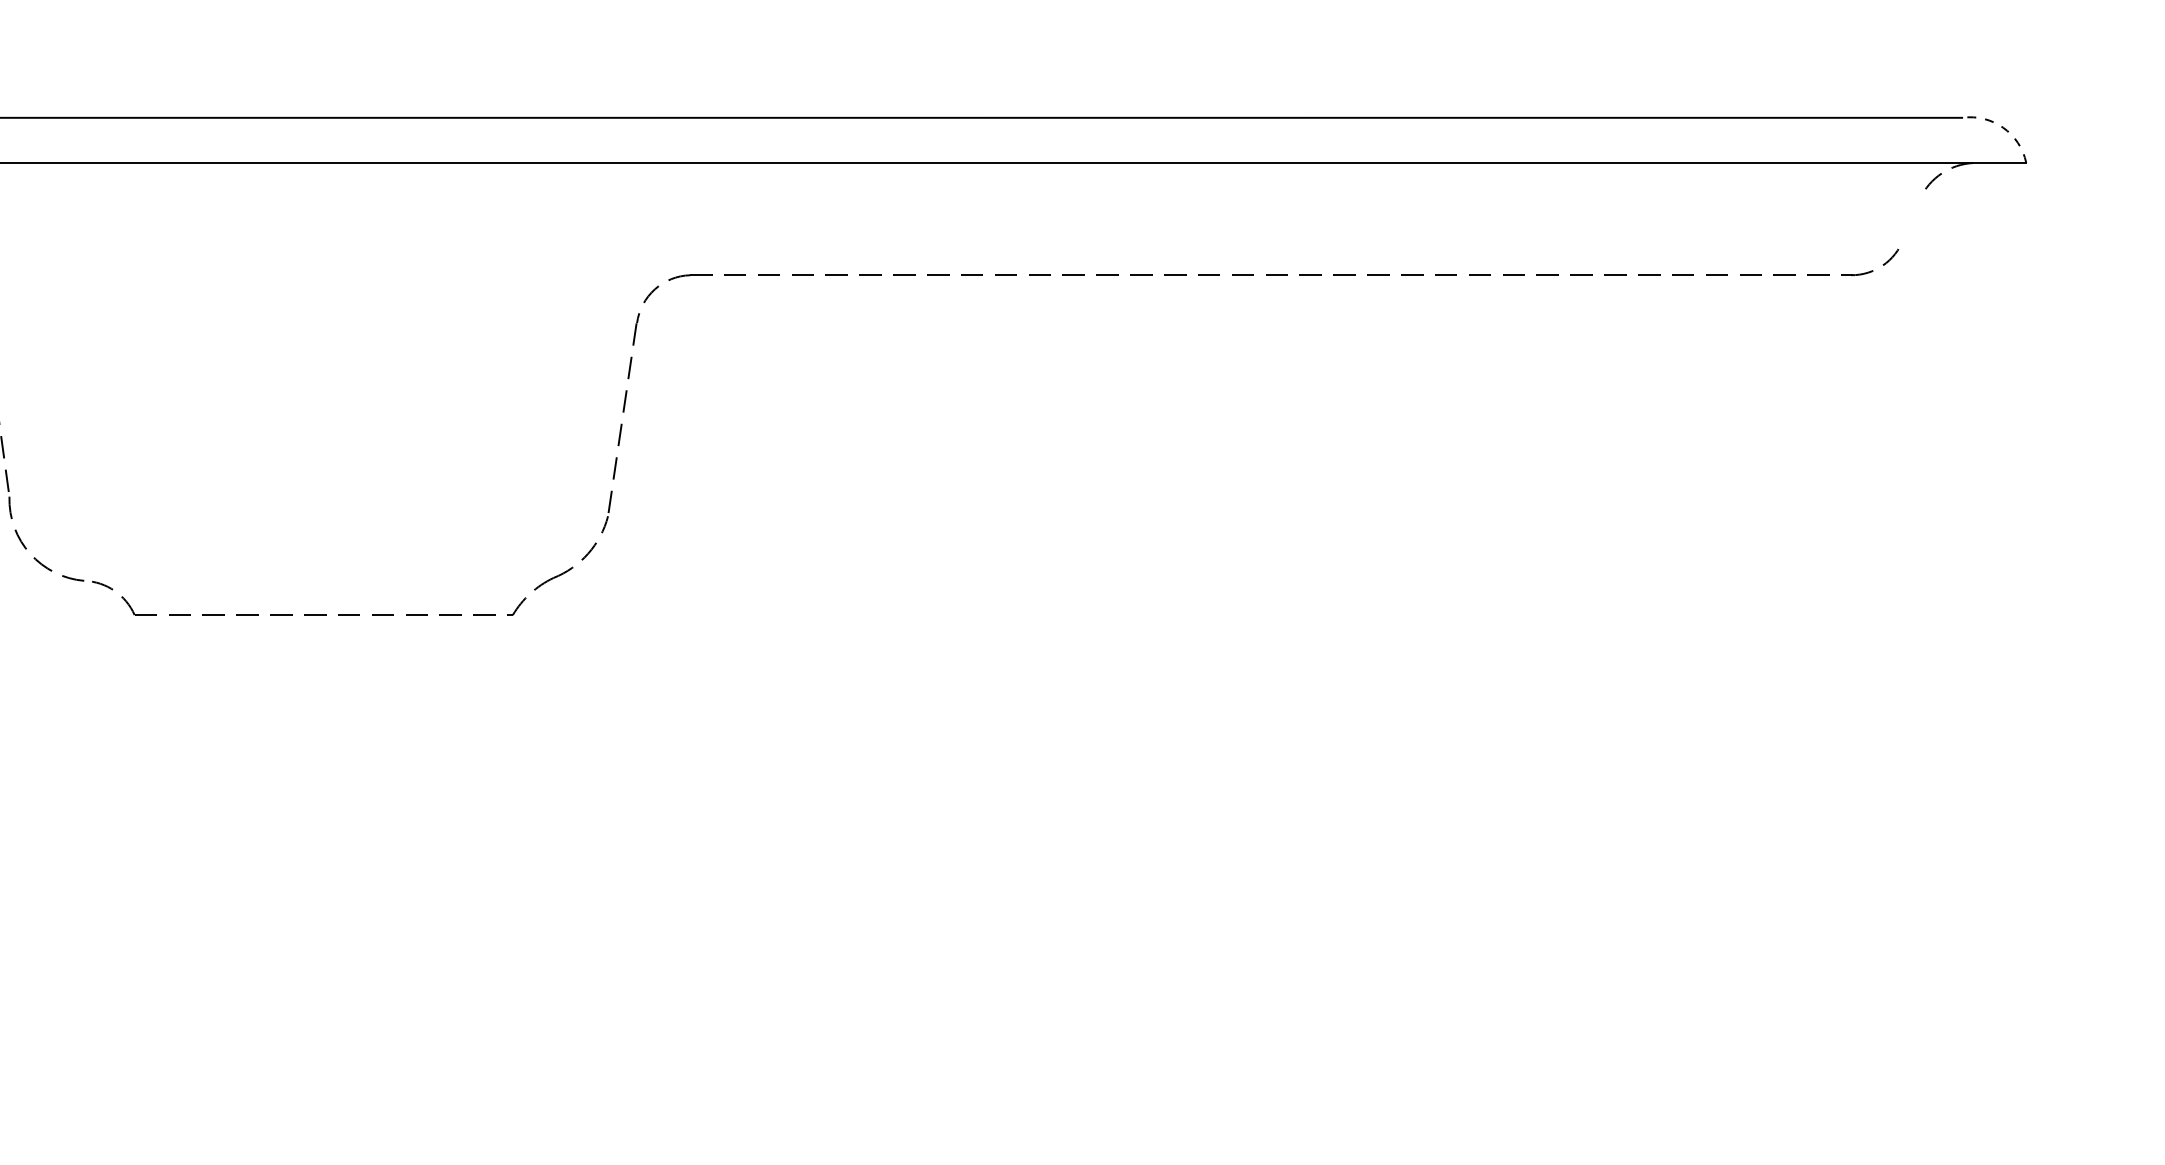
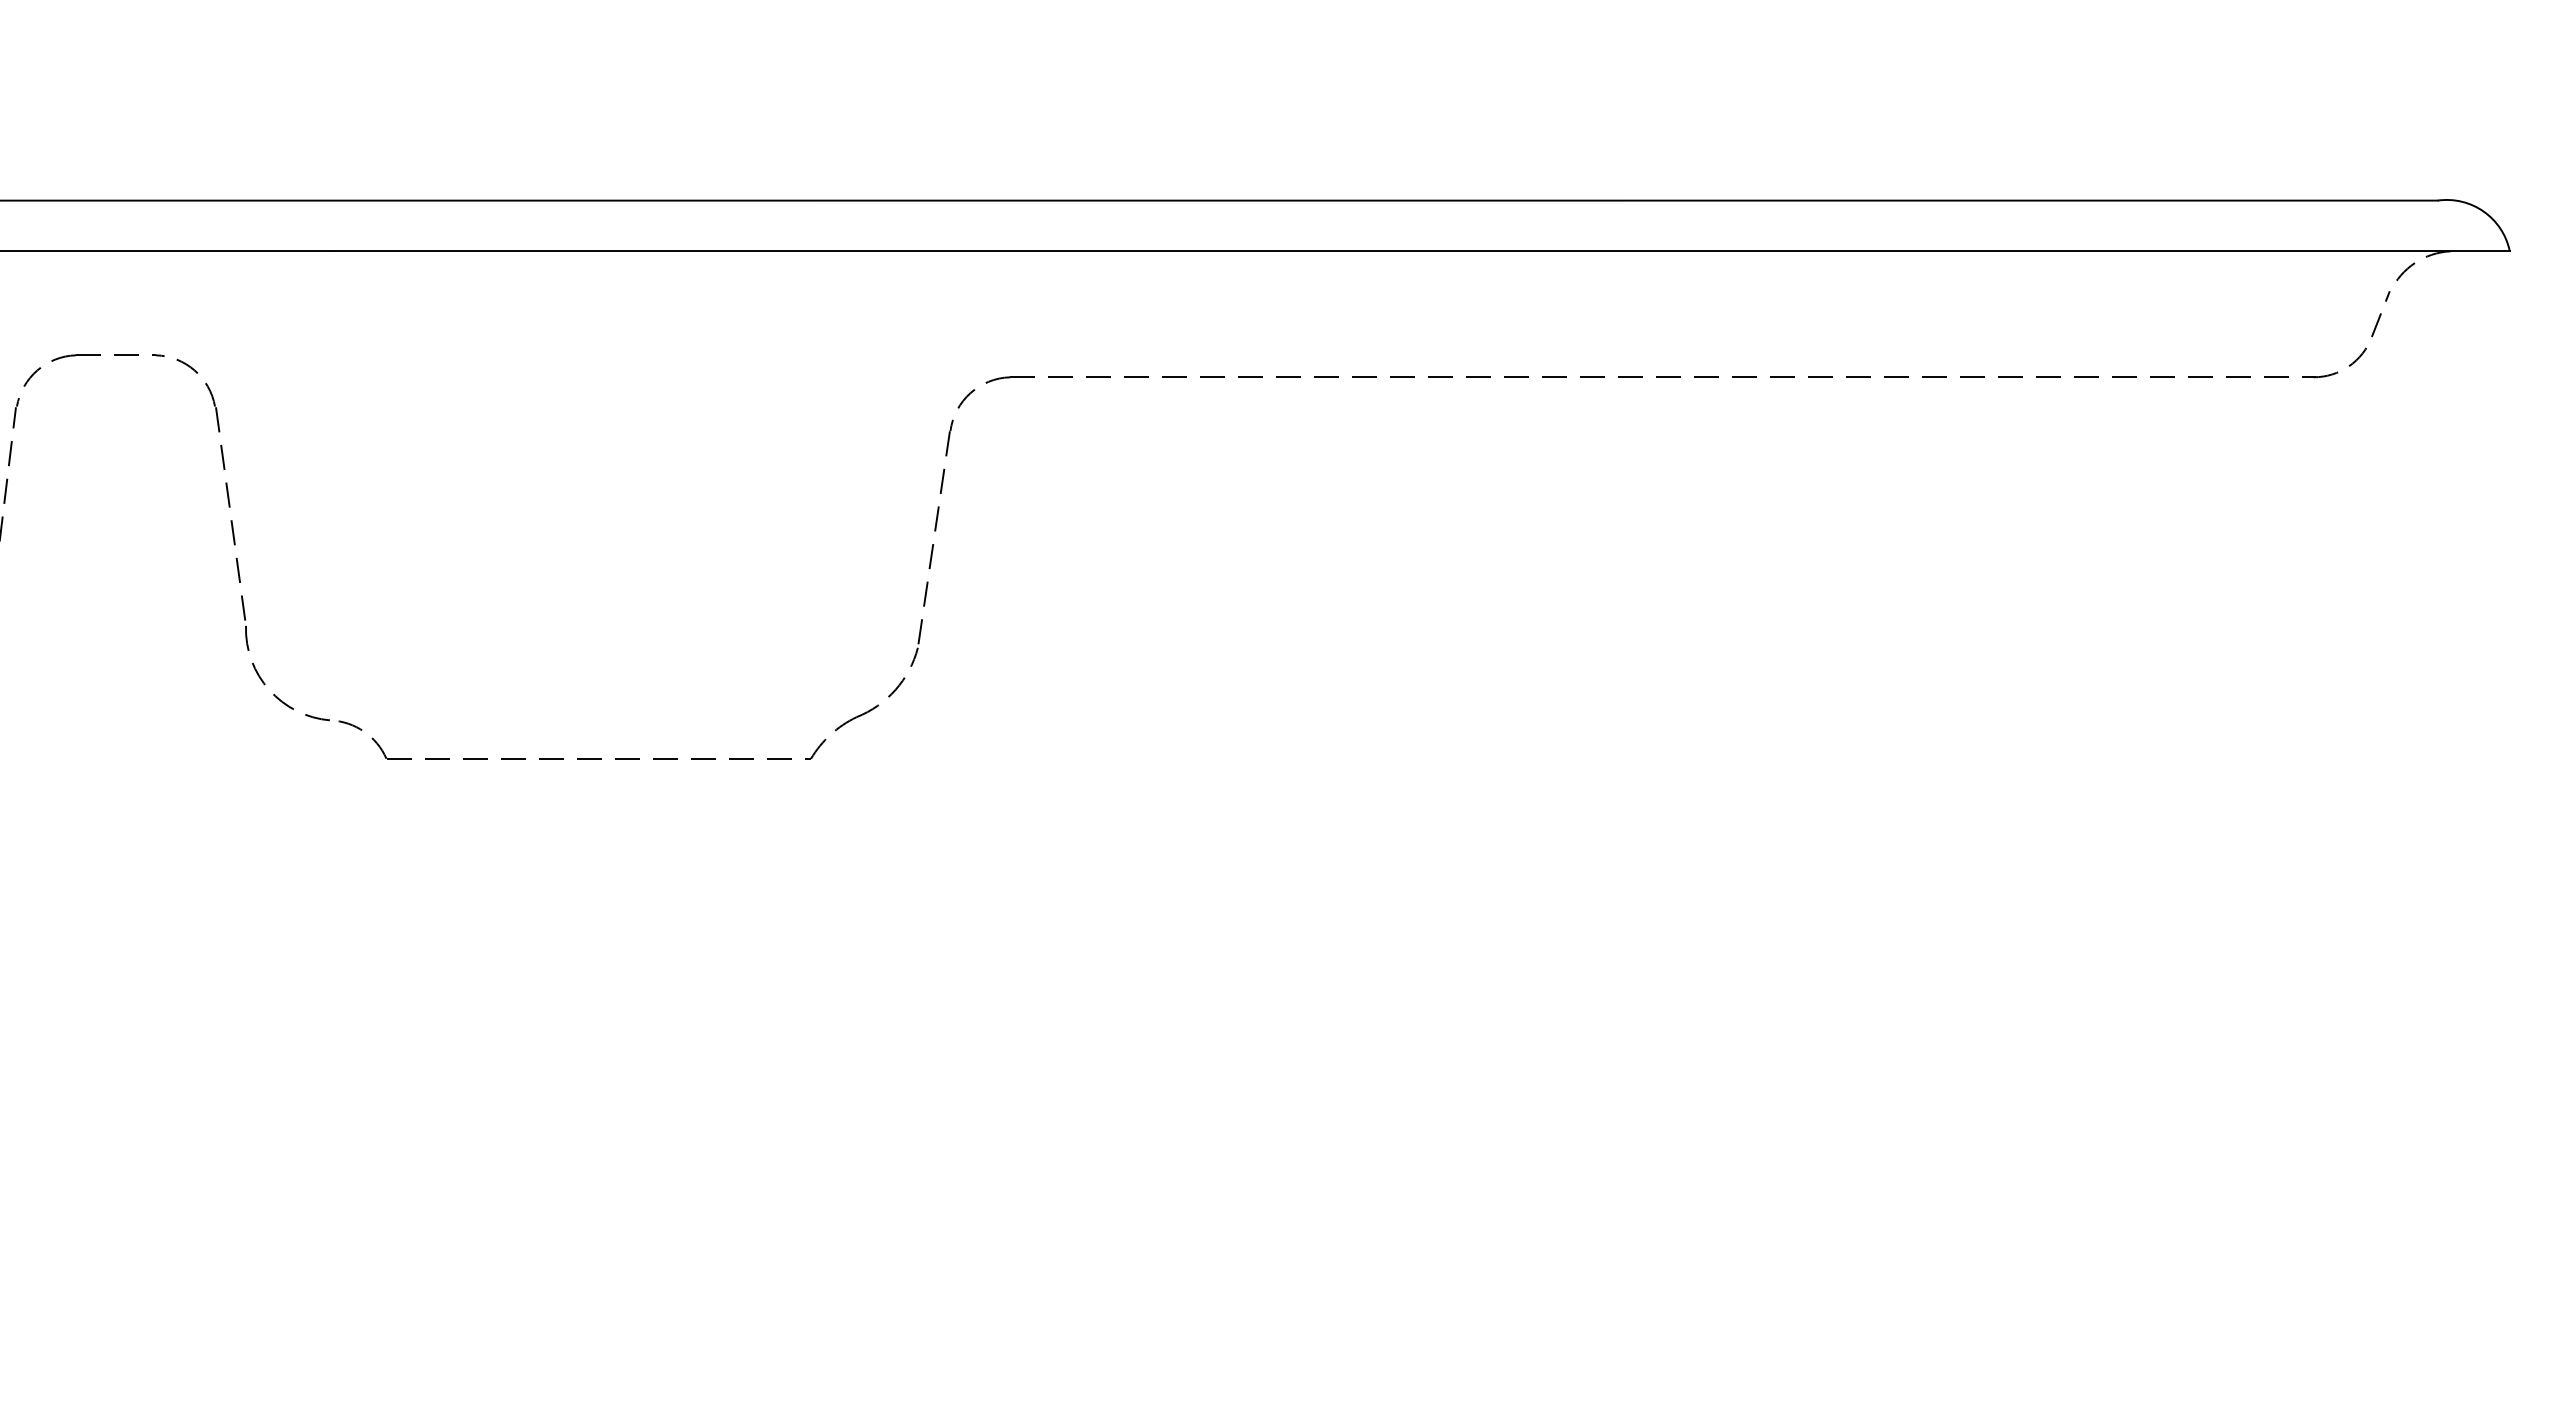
arc: (2002, 127) -> (2483, 211), dashed -> solid
line: (1911, 219) -> (2380, 314), added

